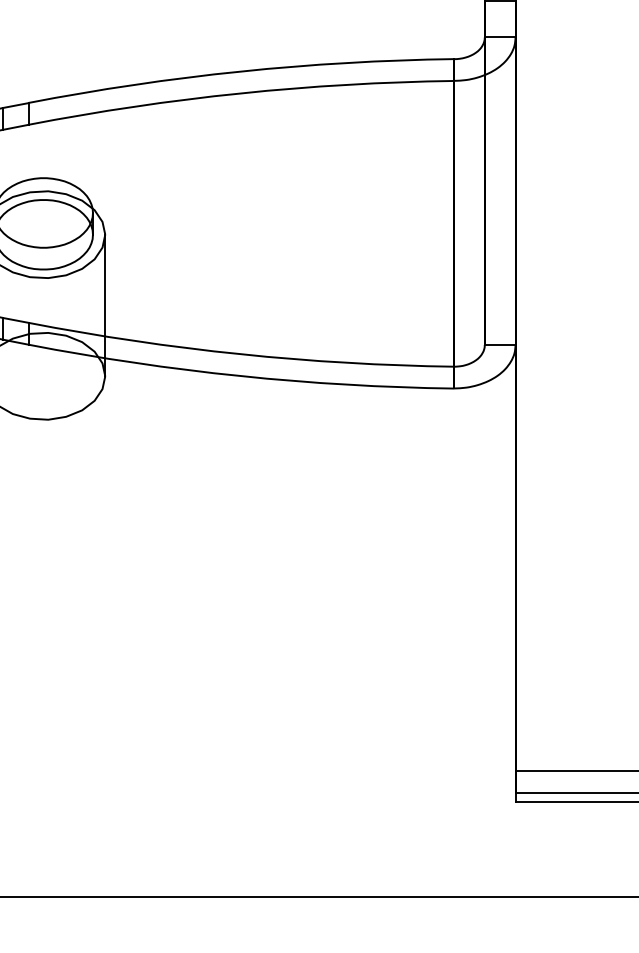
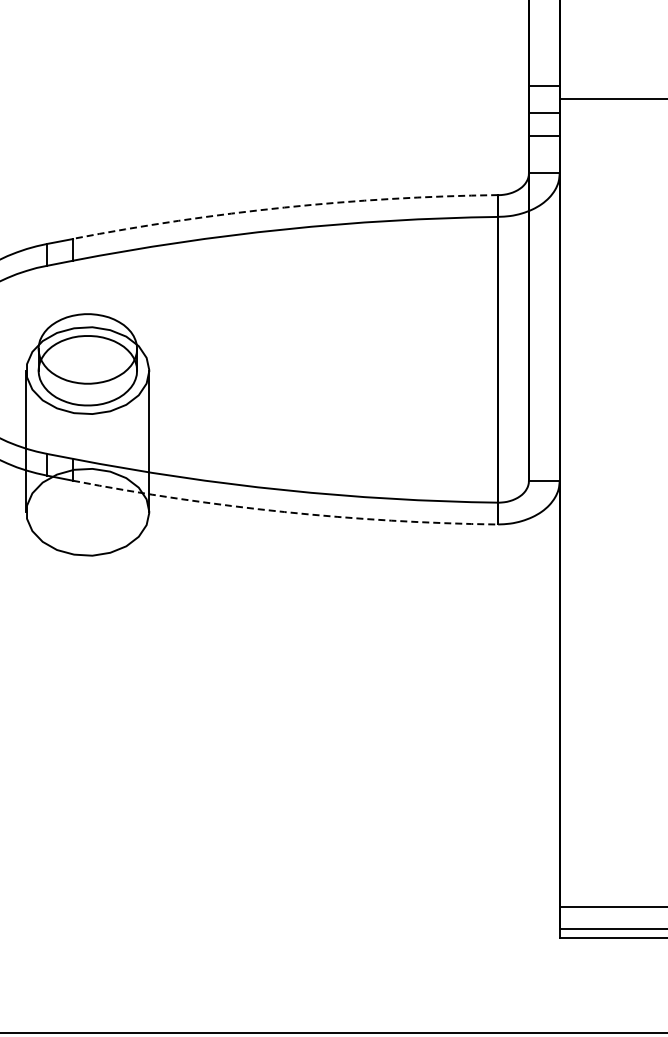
arc: (240, 71) -> (284, 207), solid -> dashed
arc: (240, 376) -> (284, 512), solid -> dashed

